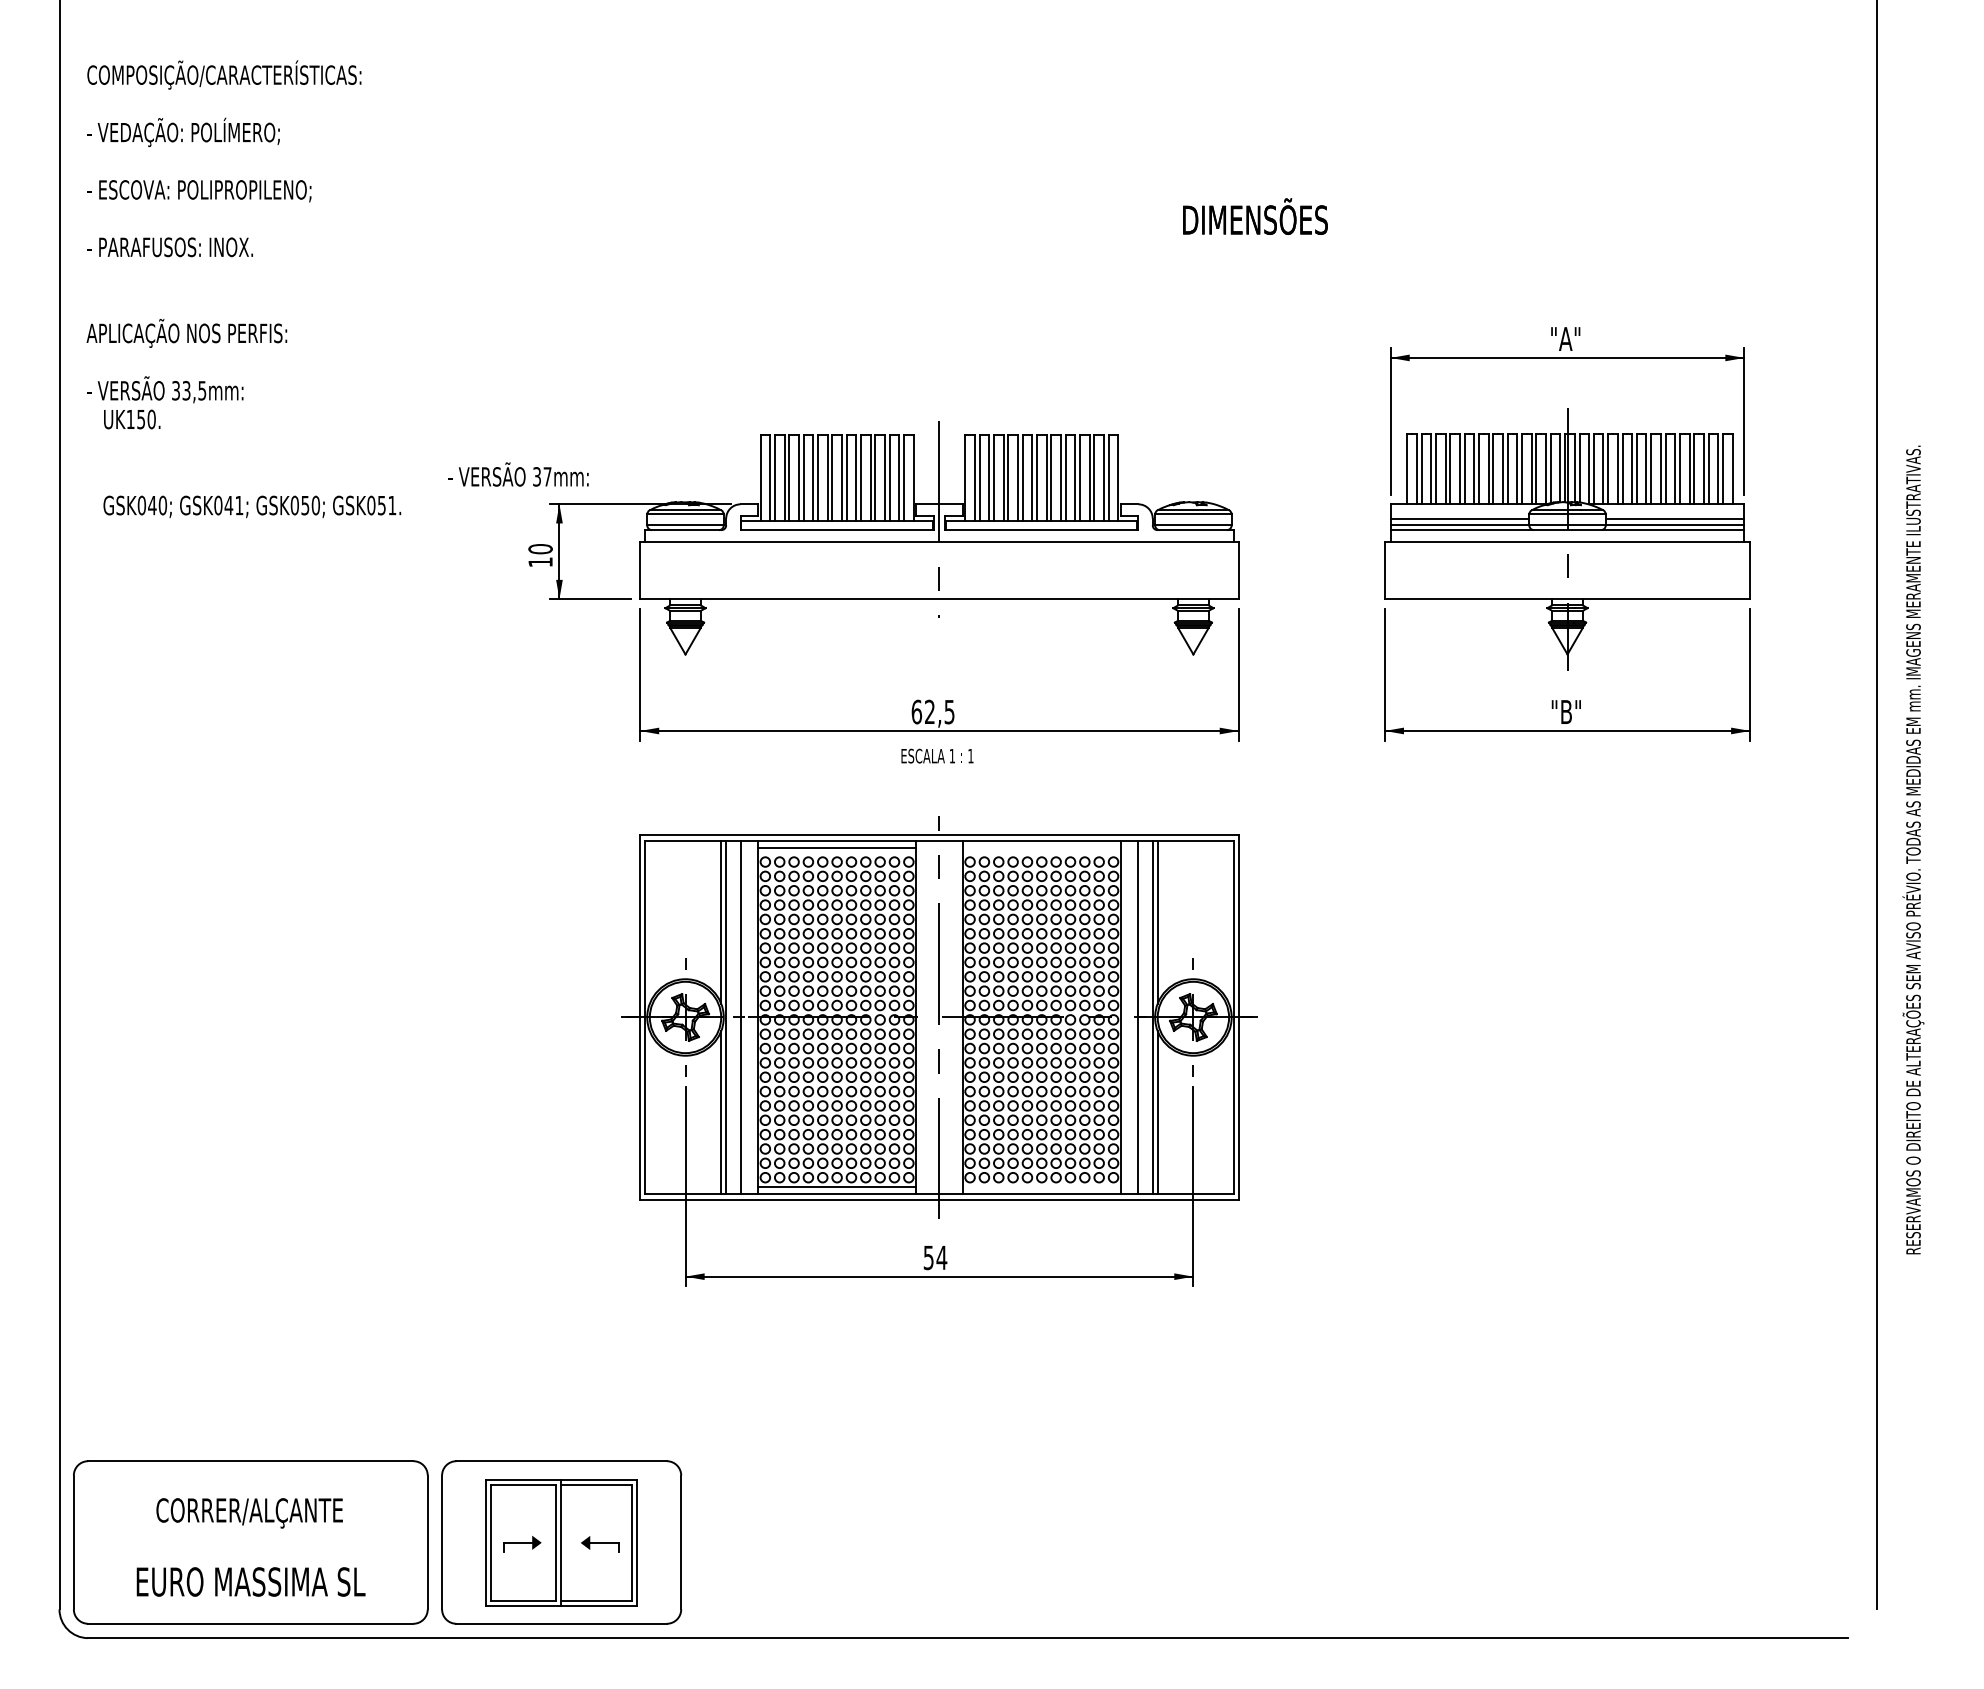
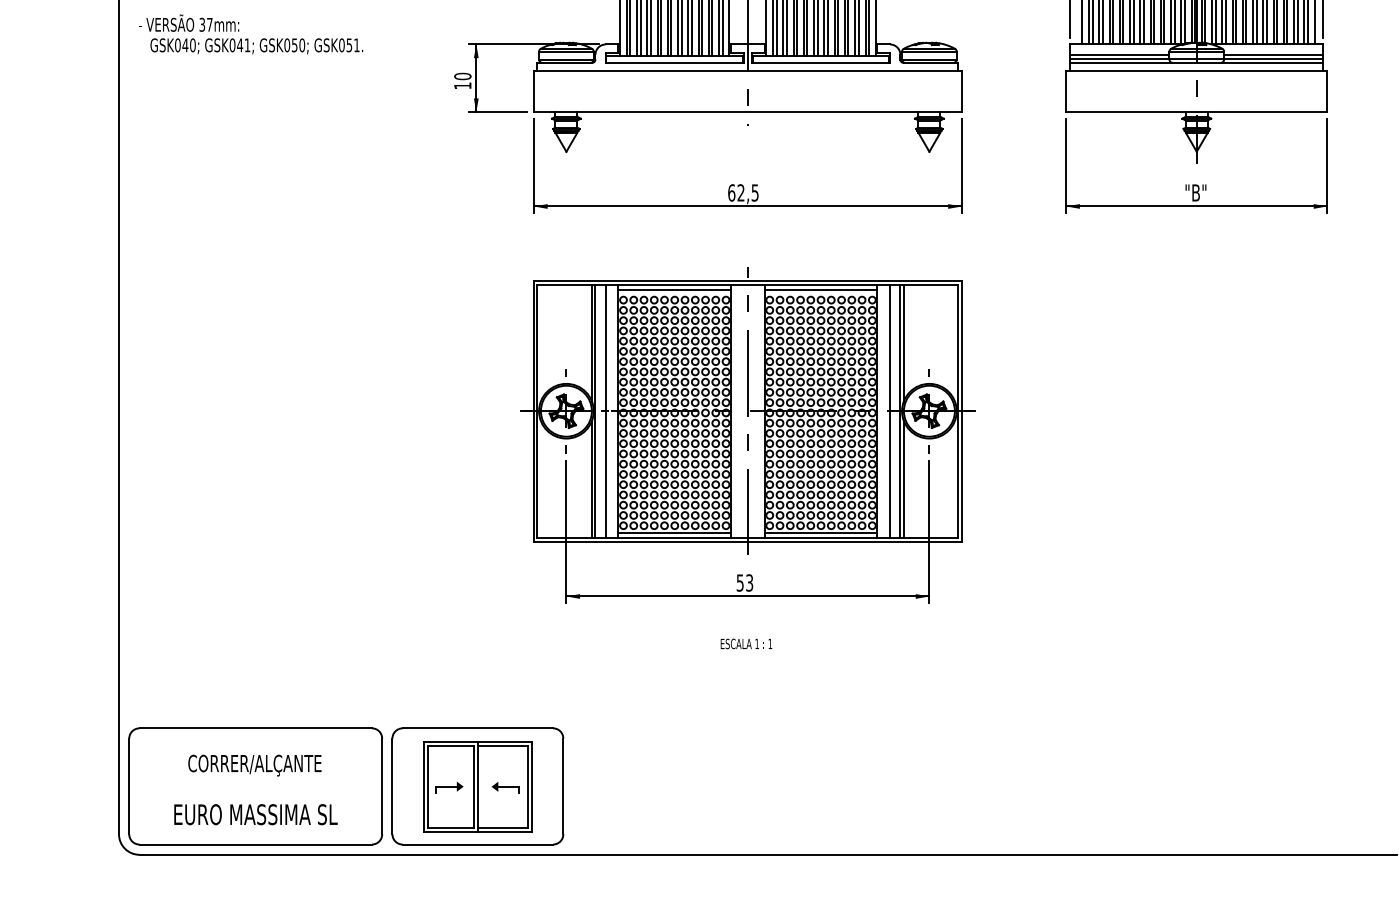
text: (518, 474) -> (189, 23), moved
text: (937, 755) -> (746, 643), moved
line: (1041, 847) -> (820, 289), added
line: (1041, 1187) -> (820, 532), added
text: (941, 1257) -> (749, 582), 54 -> 53

